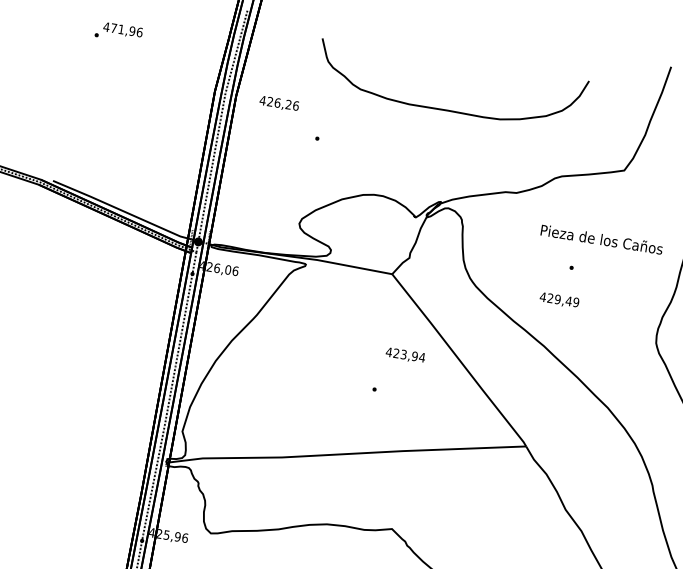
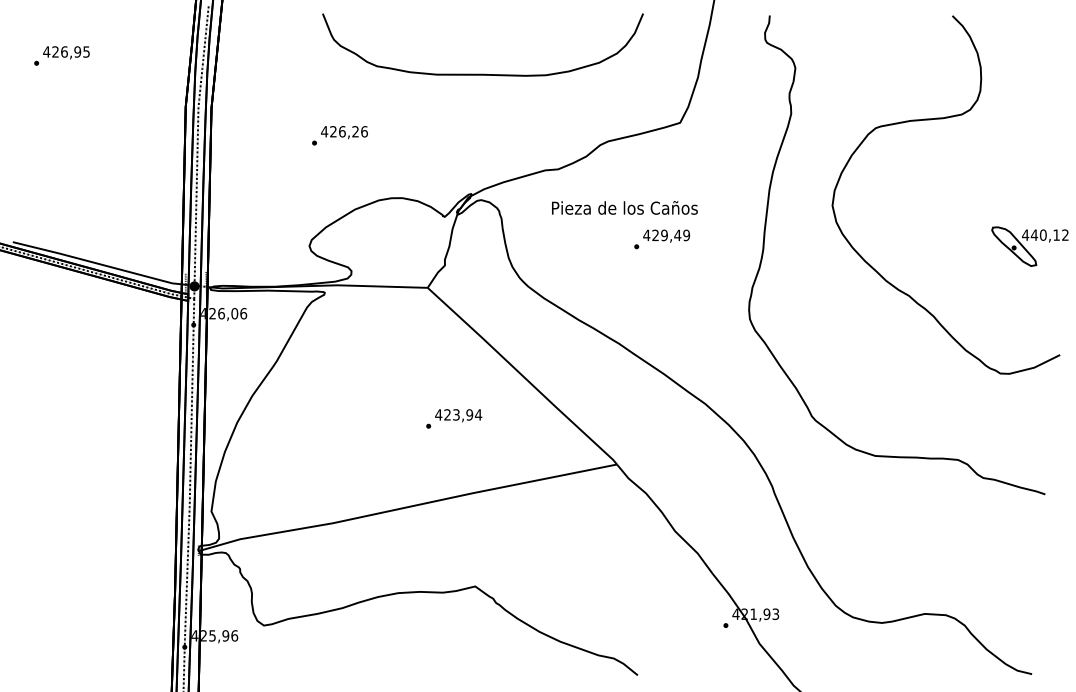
text: (127, 30) -> (71, 51), 471,96 -> 426,95
text: (279, 103) -> (344, 132), moved
curve: (447, 109) -> (482, 73), moved
text: (601, 239) -> (624, 207), moved
text: (559, 299) -> (666, 235), moved
text: (405, 355) -> (458, 415), moved

